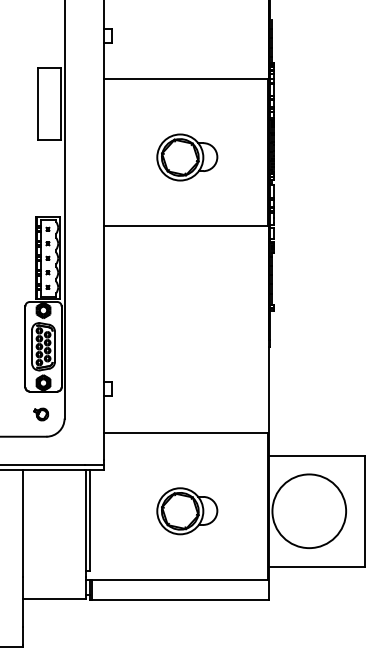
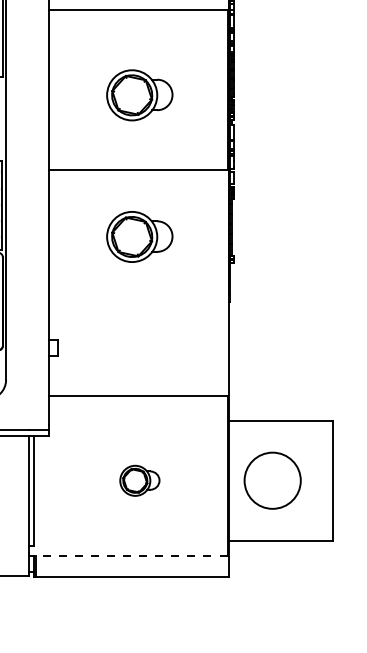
part: (187, 287) -> (140, 236), added
part: (187, 511) -> (140, 480), size x0.6
circle: (309, 511) -> (272, 480), size x0.7
line: (176, 580) -> (128, 556), solid -> dashed

